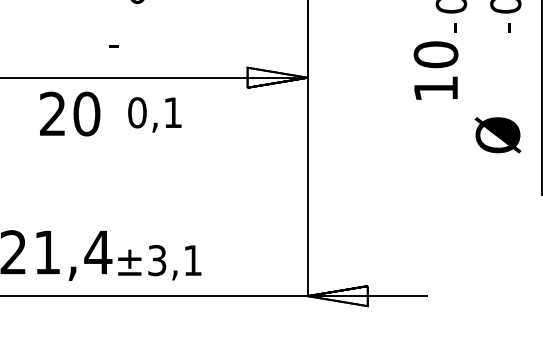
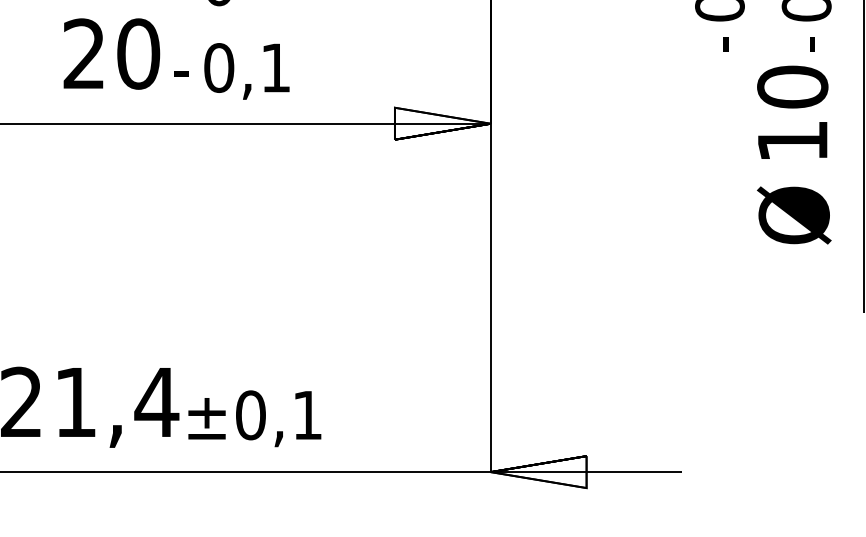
text: (435, 70) -> (791, 112), moved
text: (70, 113) -> (112, 53), moved
text: (154, 114) -> (246, 70), moved
text: (157, 260) -> (251, 415), ±3,1 -> ±0,1

